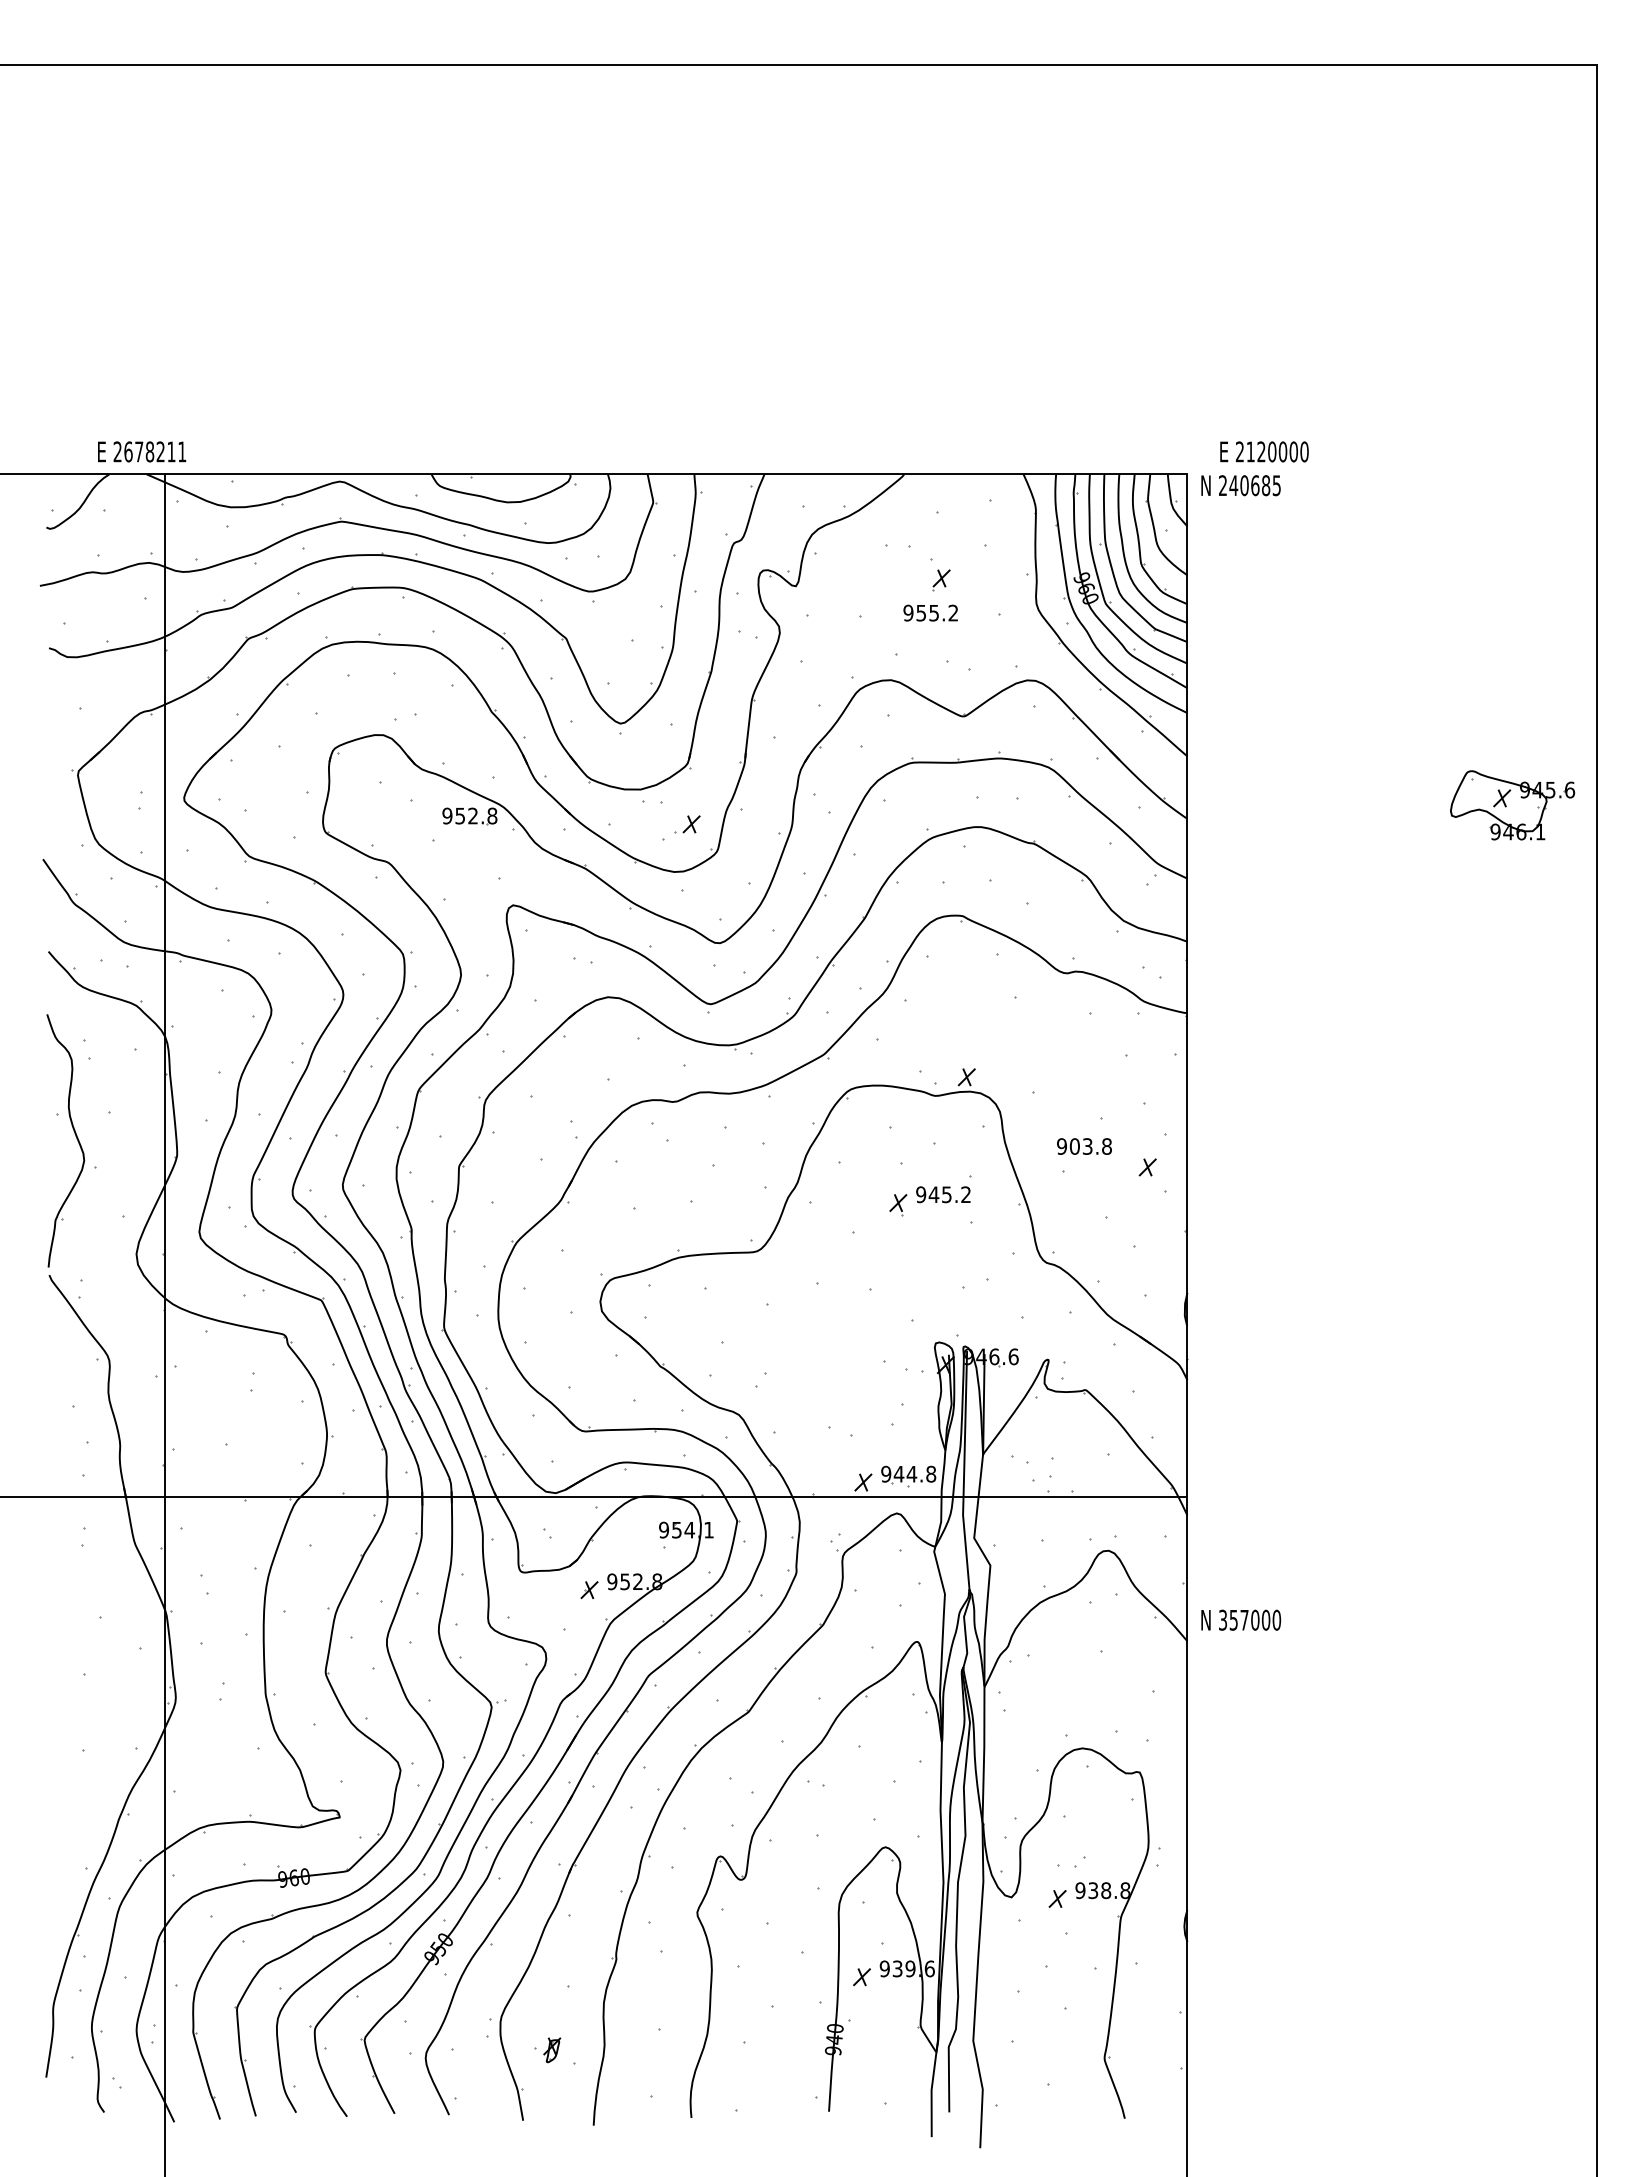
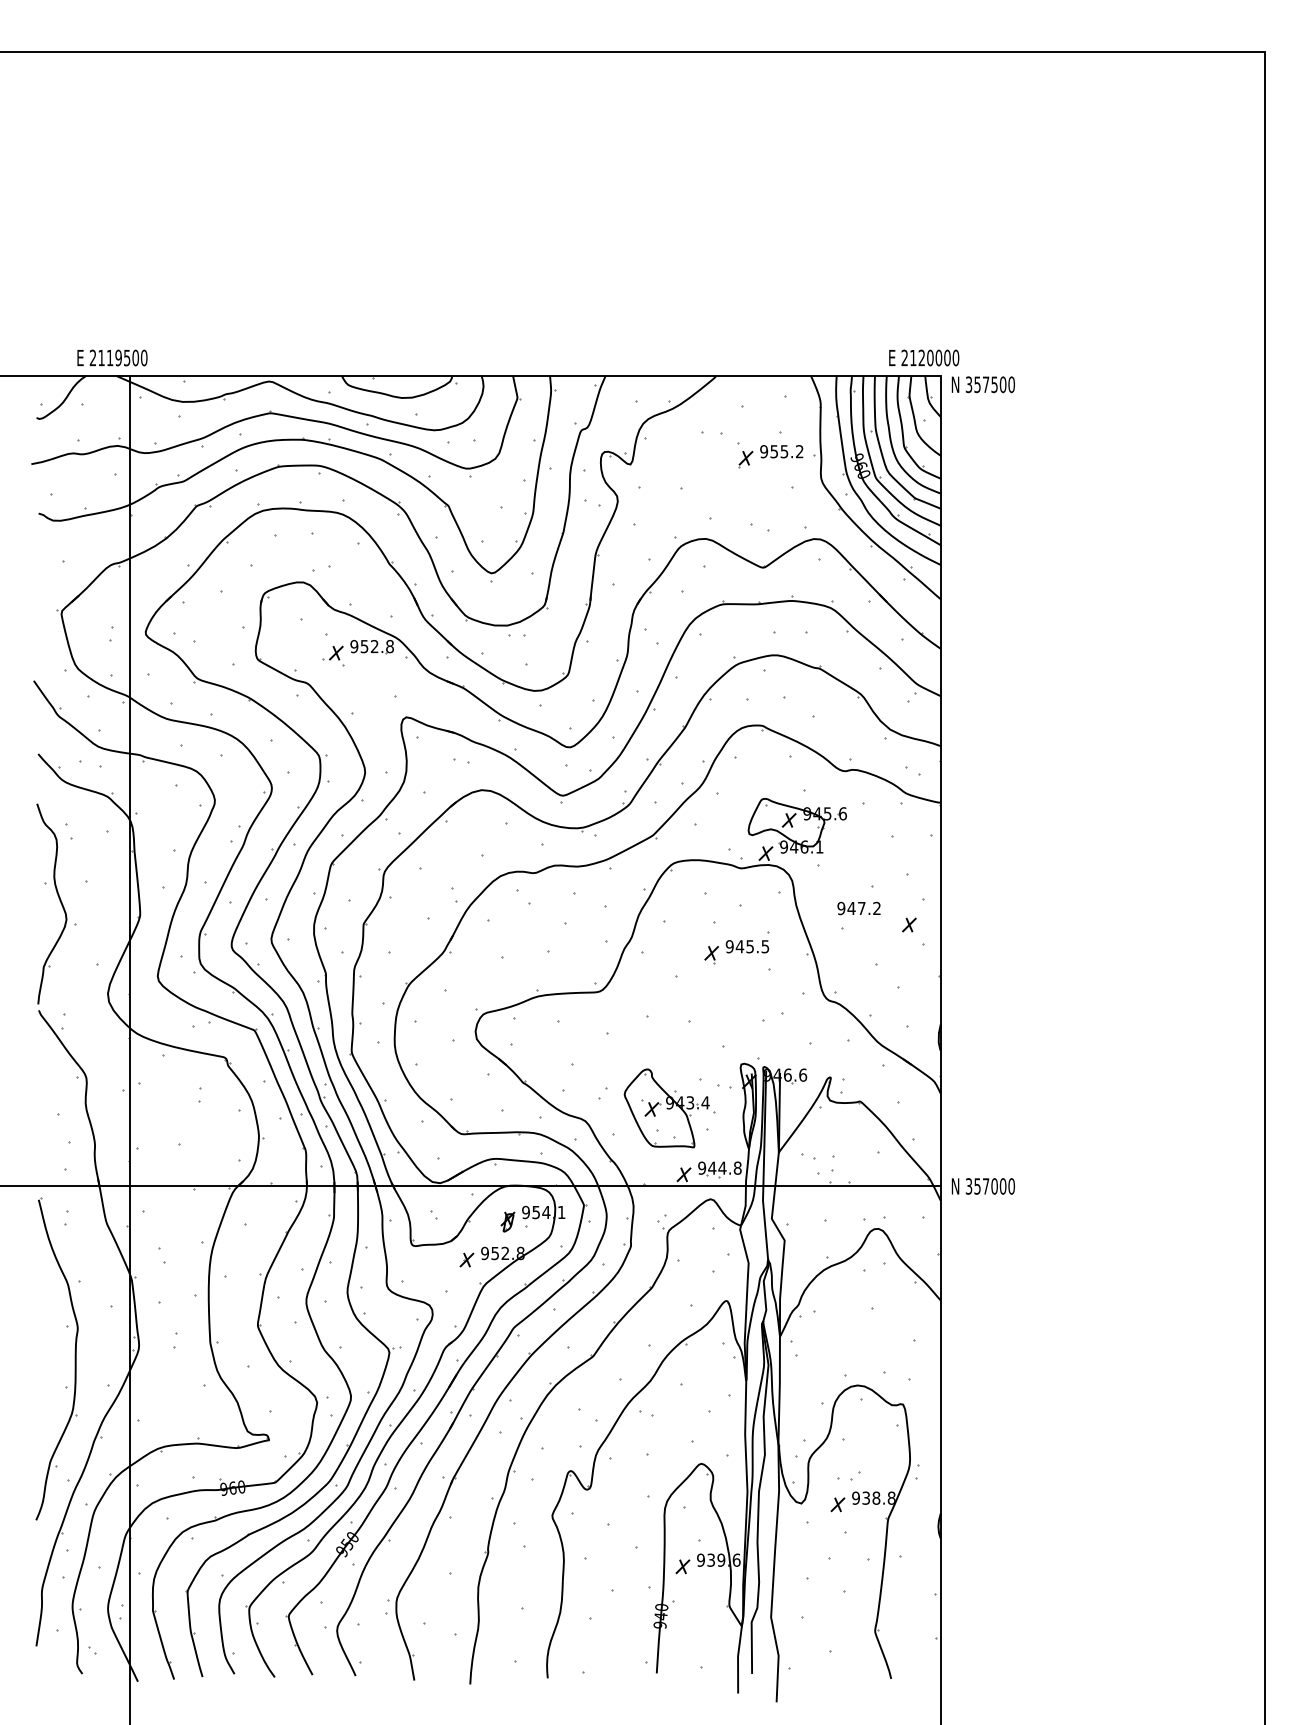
text: (155, 451) -> (123, 357), 2678211 -> 2119500
text: (1264, 451) -> (924, 357), moved
text: (1250, 485) -> (990, 384), 240685 -> 357500
text: (930, 612) -> (781, 451), moved
part: (1512, 805) -> (797, 826), moved
part: (687, 824) -> (333, 653), moved
text: (1090, 1146) -> (863, 908), 903.8 -> 947.2
text: (965, 1194) -> (764, 946), 945.2 -> 945.5
part: (841, 1398) -> (666, 1108), added
text: (1241, 1619) -> (983, 1185), moved
part: (94, 1714) -> (74, 1358), added
part: (552, 2050) -> (508, 1222), moved

